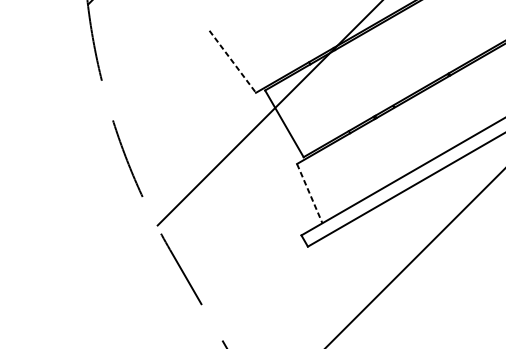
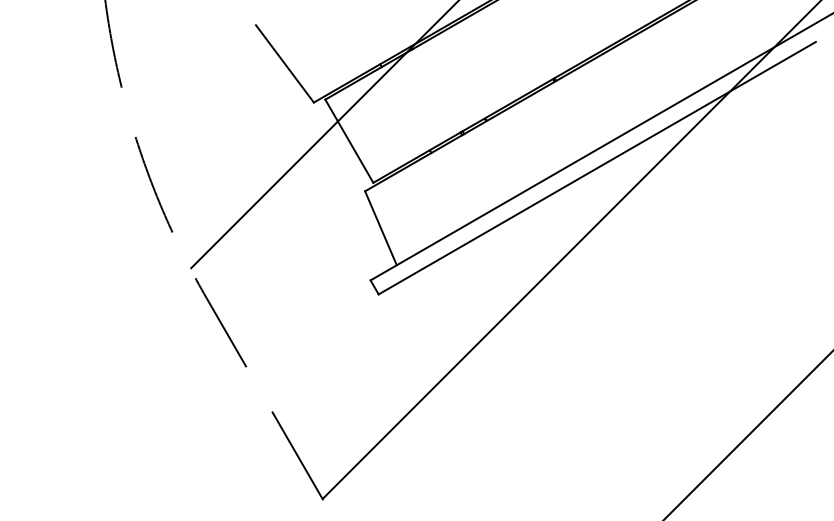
line: (233, 62) -> (285, 64), dashed -> solid
line: (310, 193) -> (381, 228), dashed -> solid

